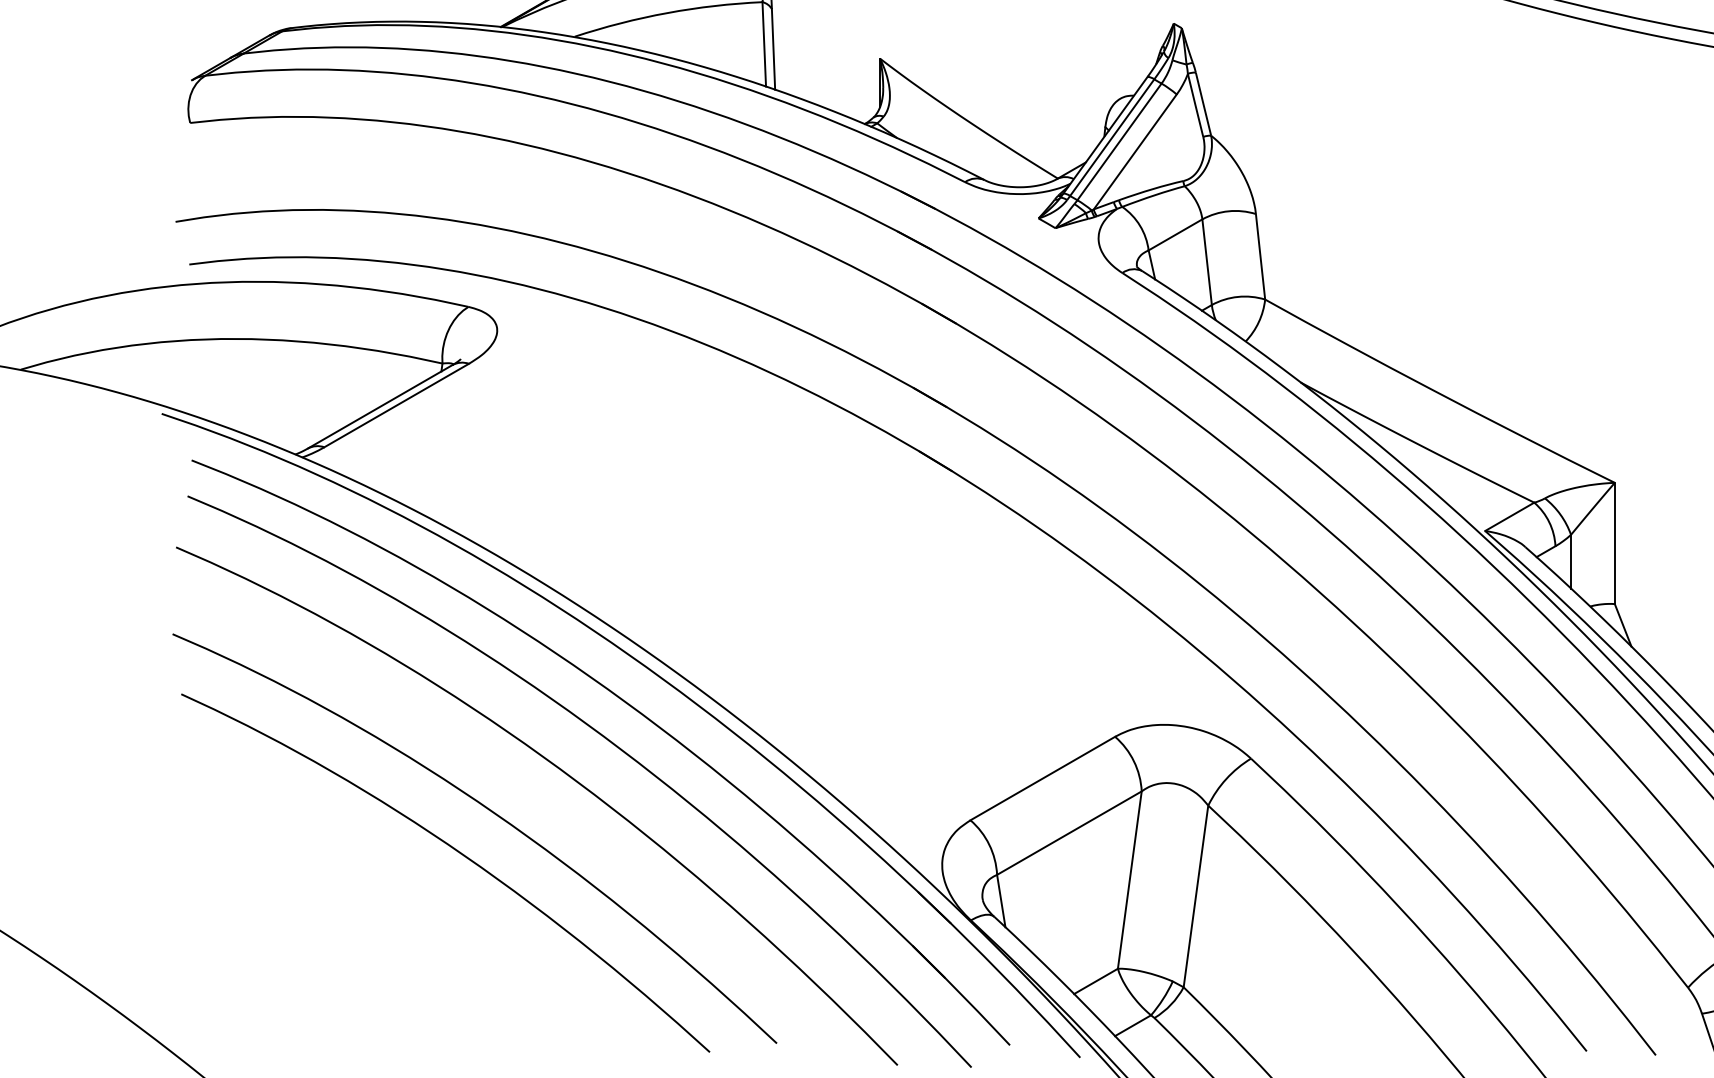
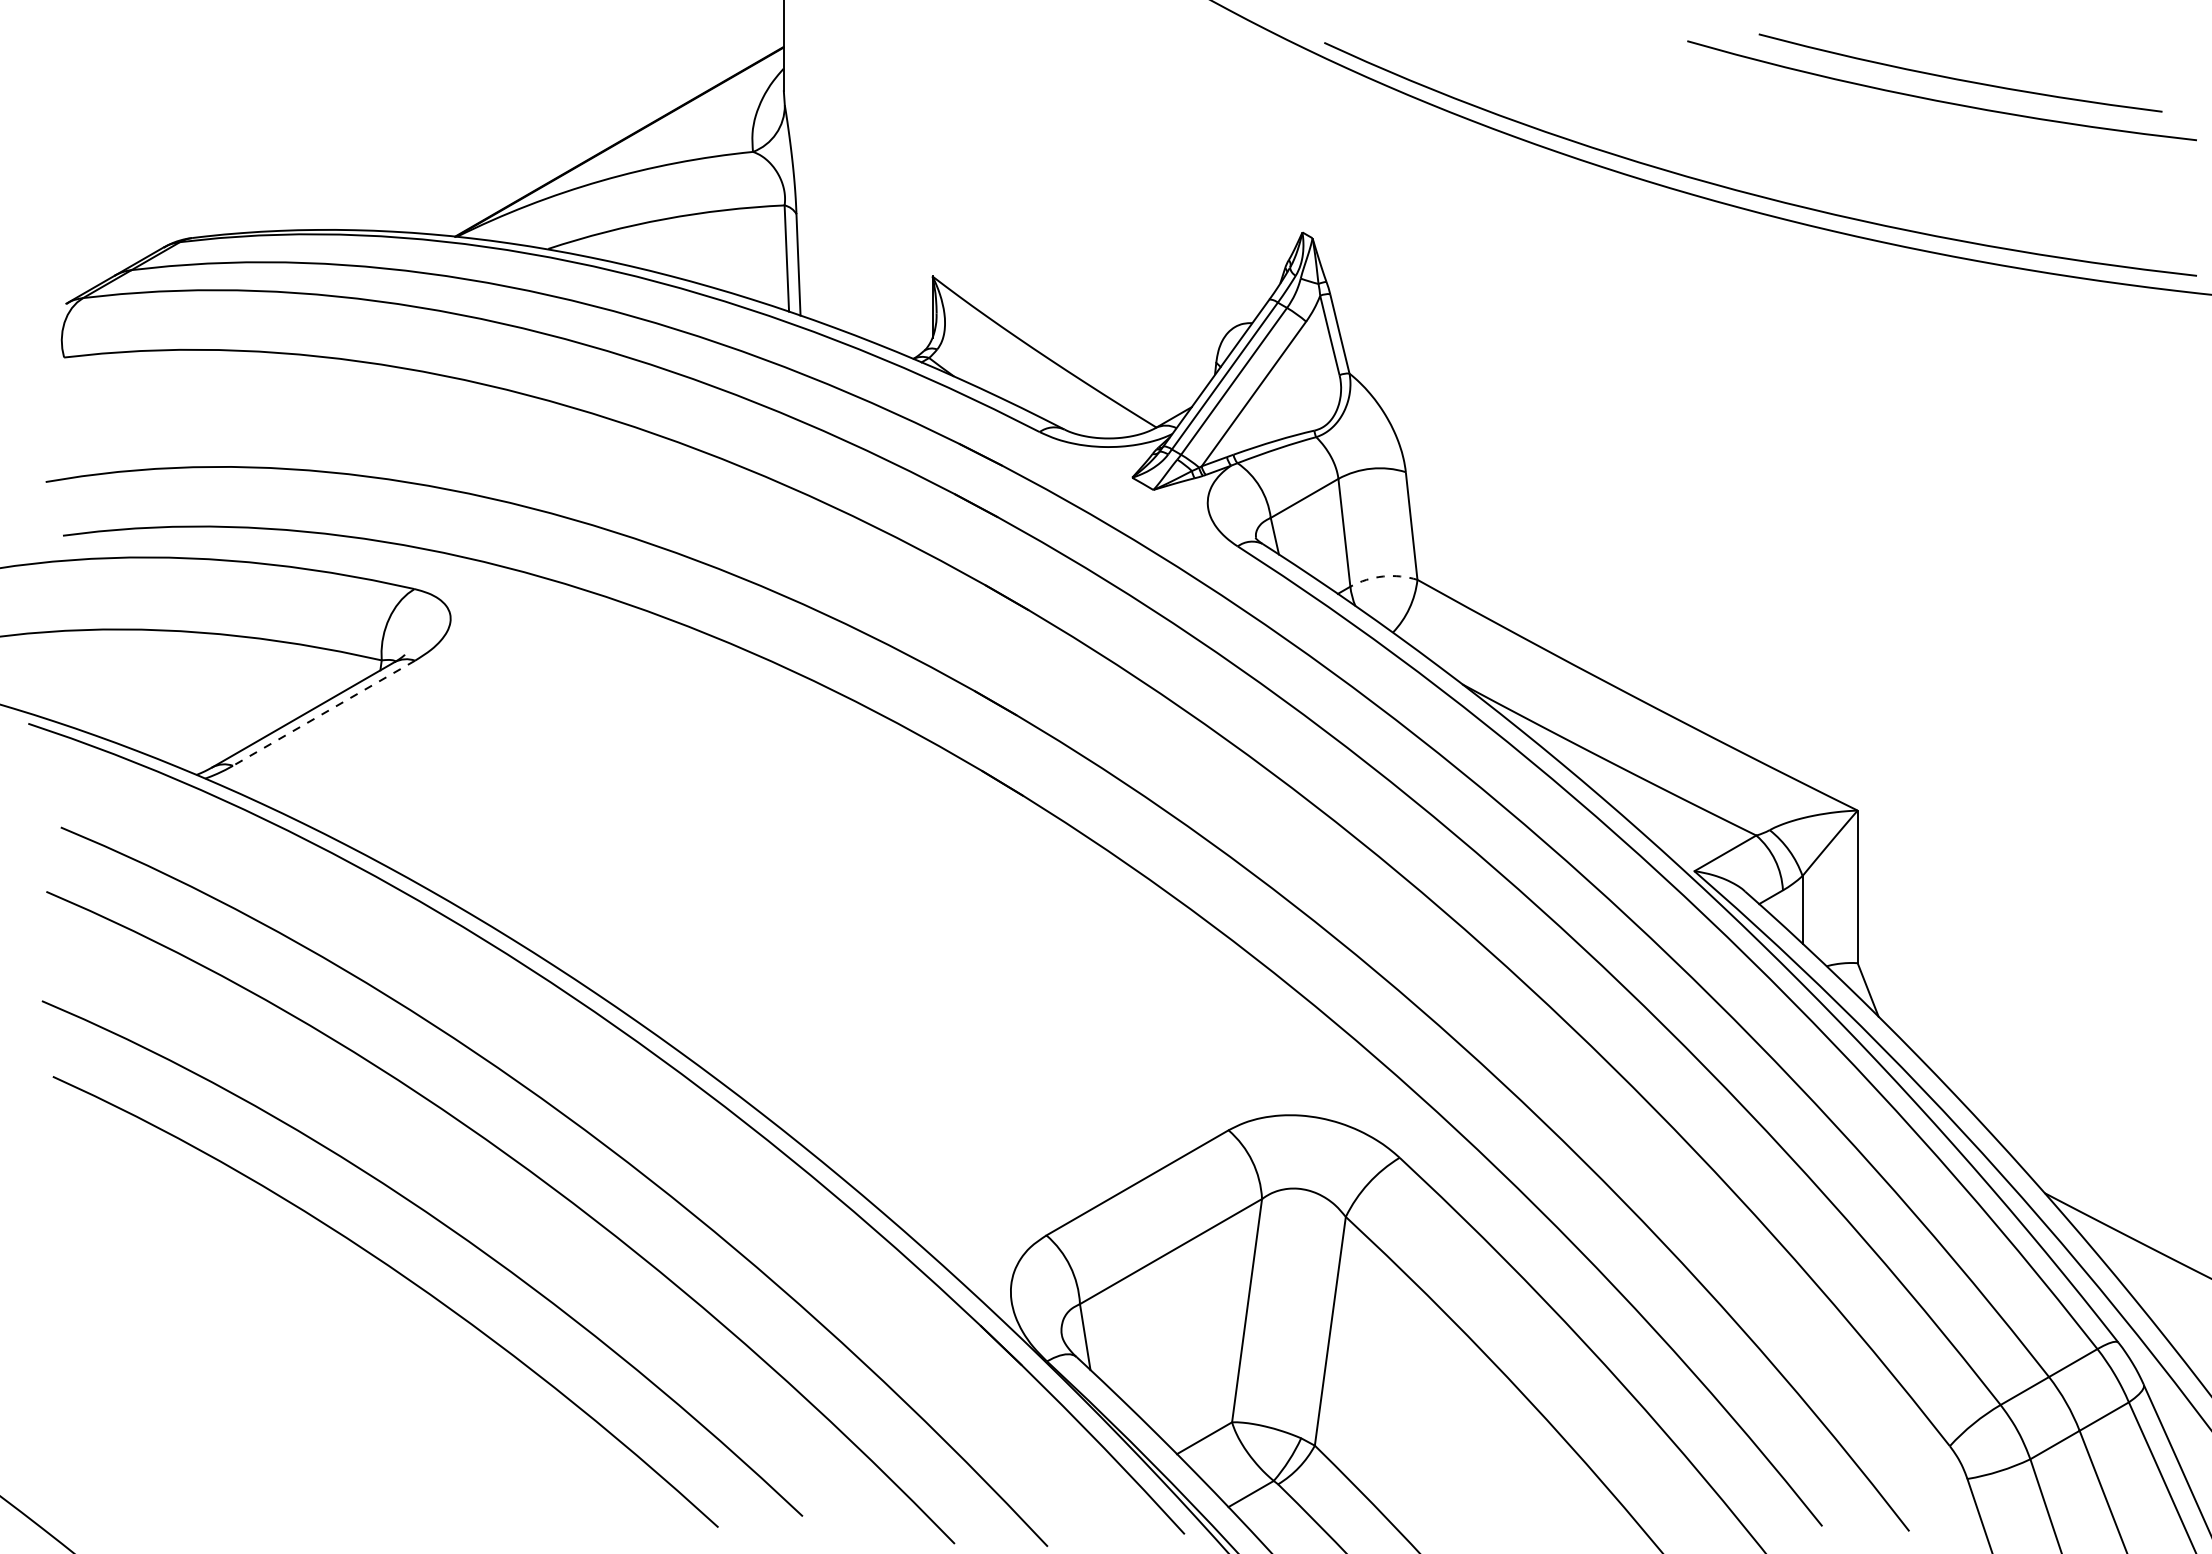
arc: (1238, 296) -> (1383, 576), solid -> dashed
line: (396, 405) -> (323, 713), solid -> dashed
part: (634, 709) -> (623, 1096), removed

